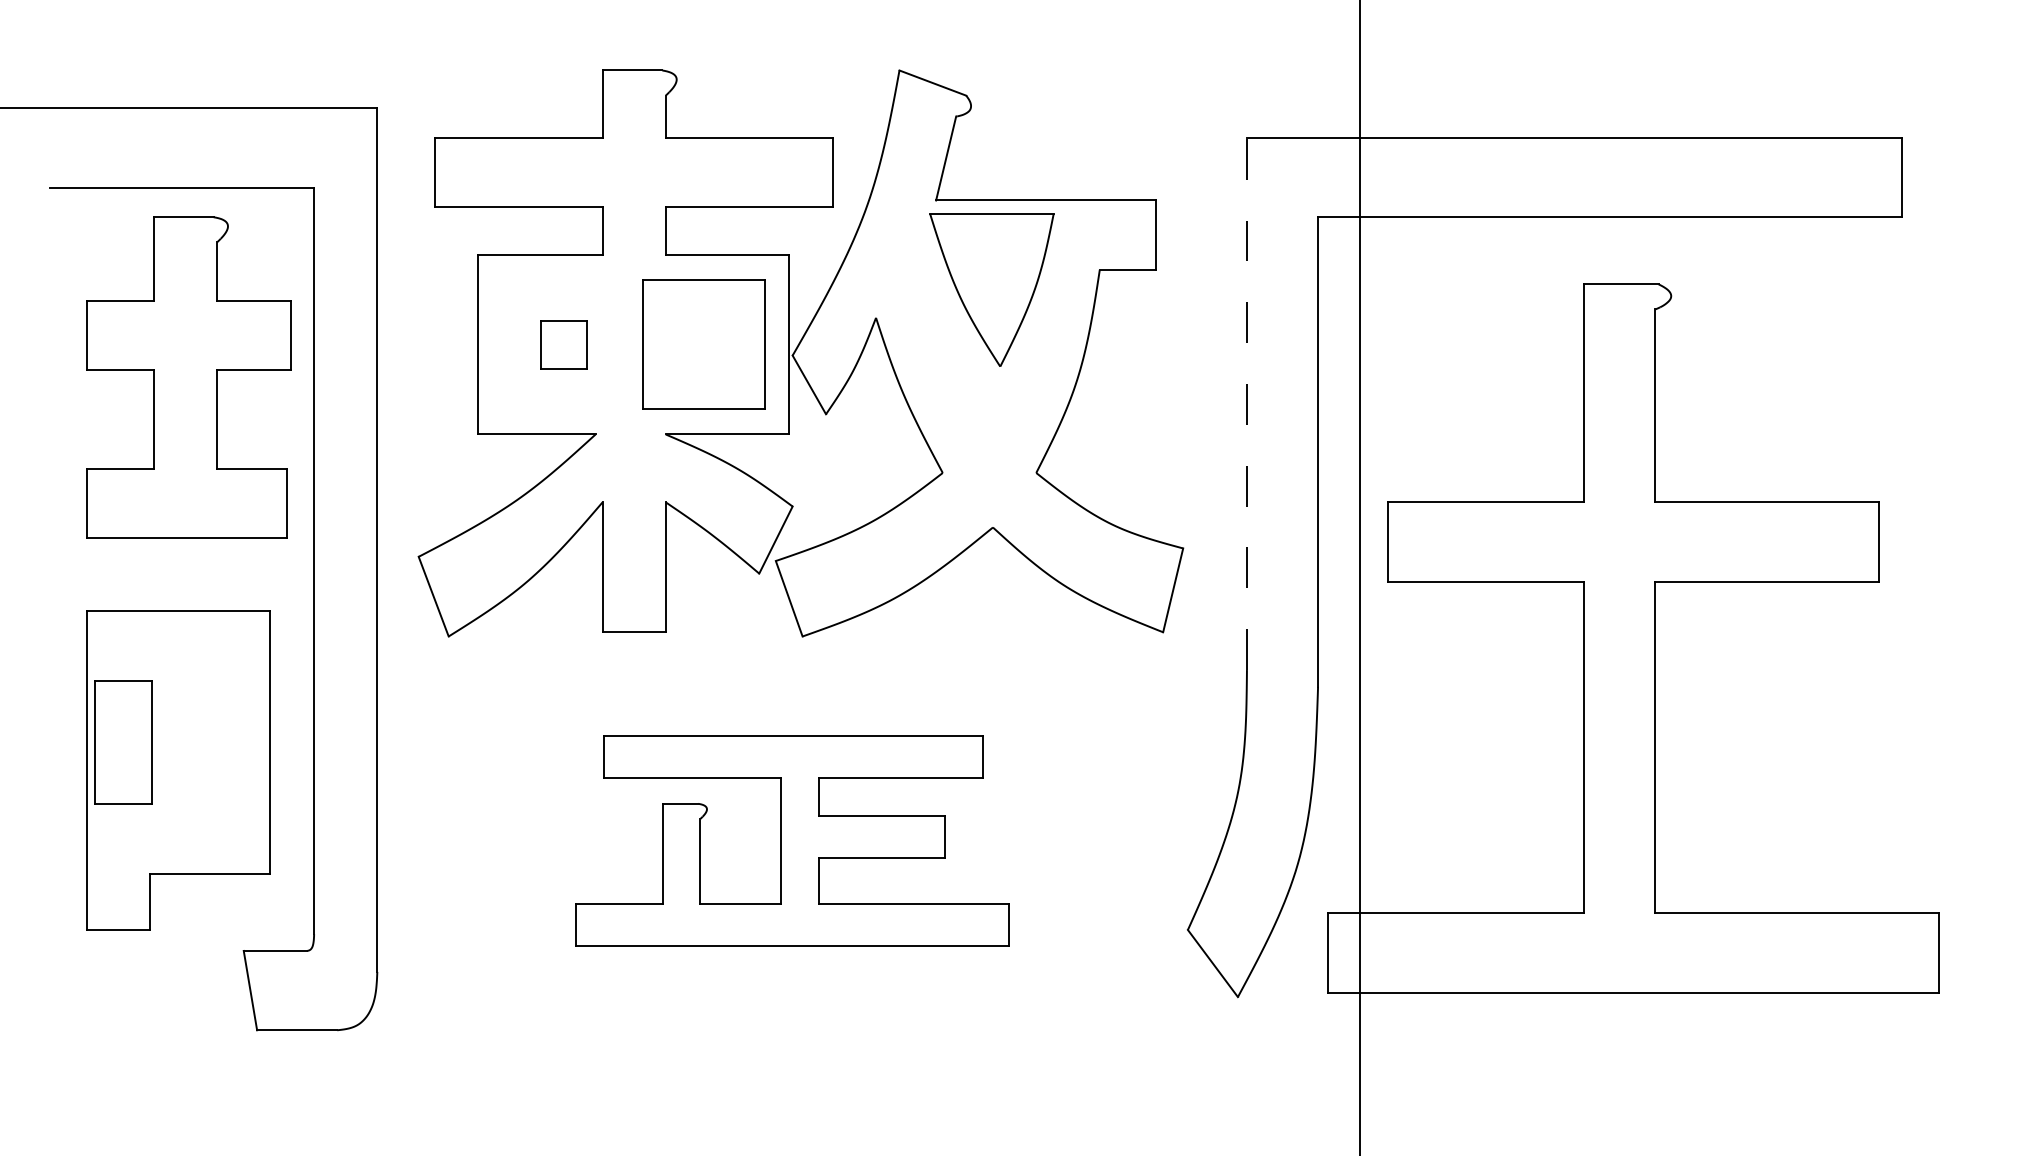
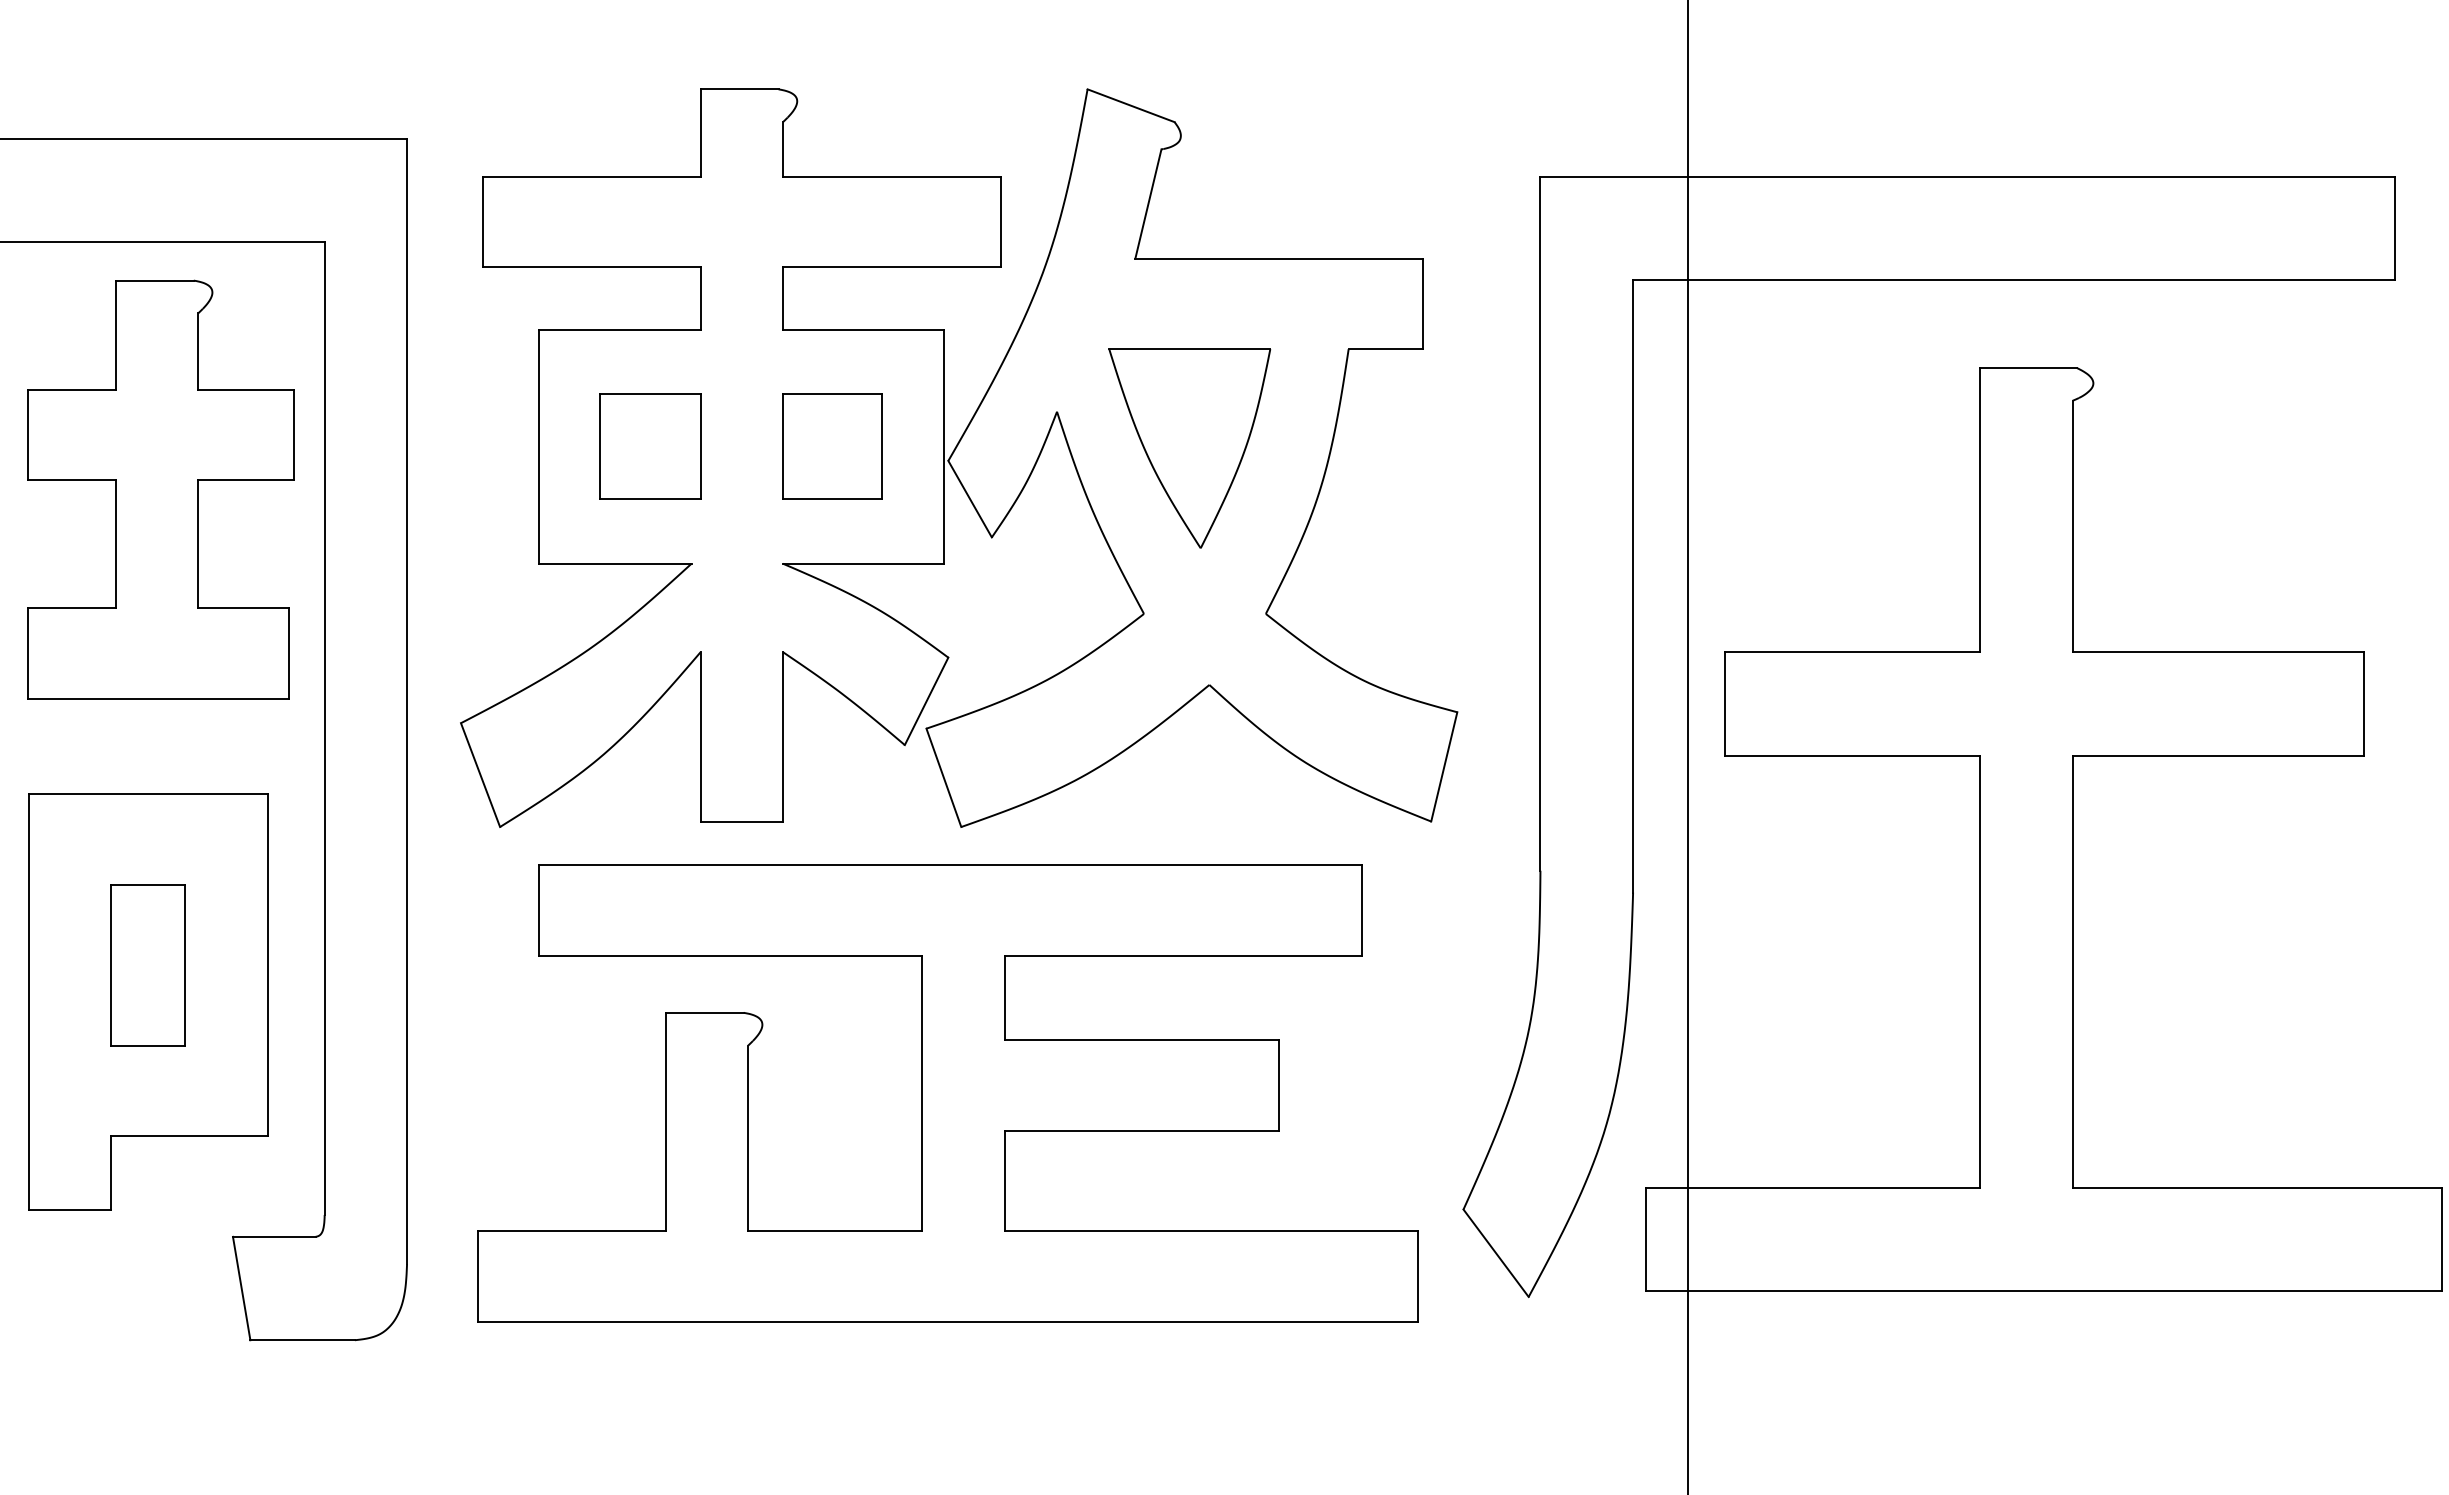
part: (991, 289) -> (1189, 447), moved
part: (564, 344) -> (650, 446), size x1.67
part: (703, 344) -> (832, 446), size x0.62
line: (1246, 403) -> (1539, 523), dashed -> solid
part: (123, 742) -> (147, 965), moved
part: (792, 840) -> (948, 1092), size x1.67

